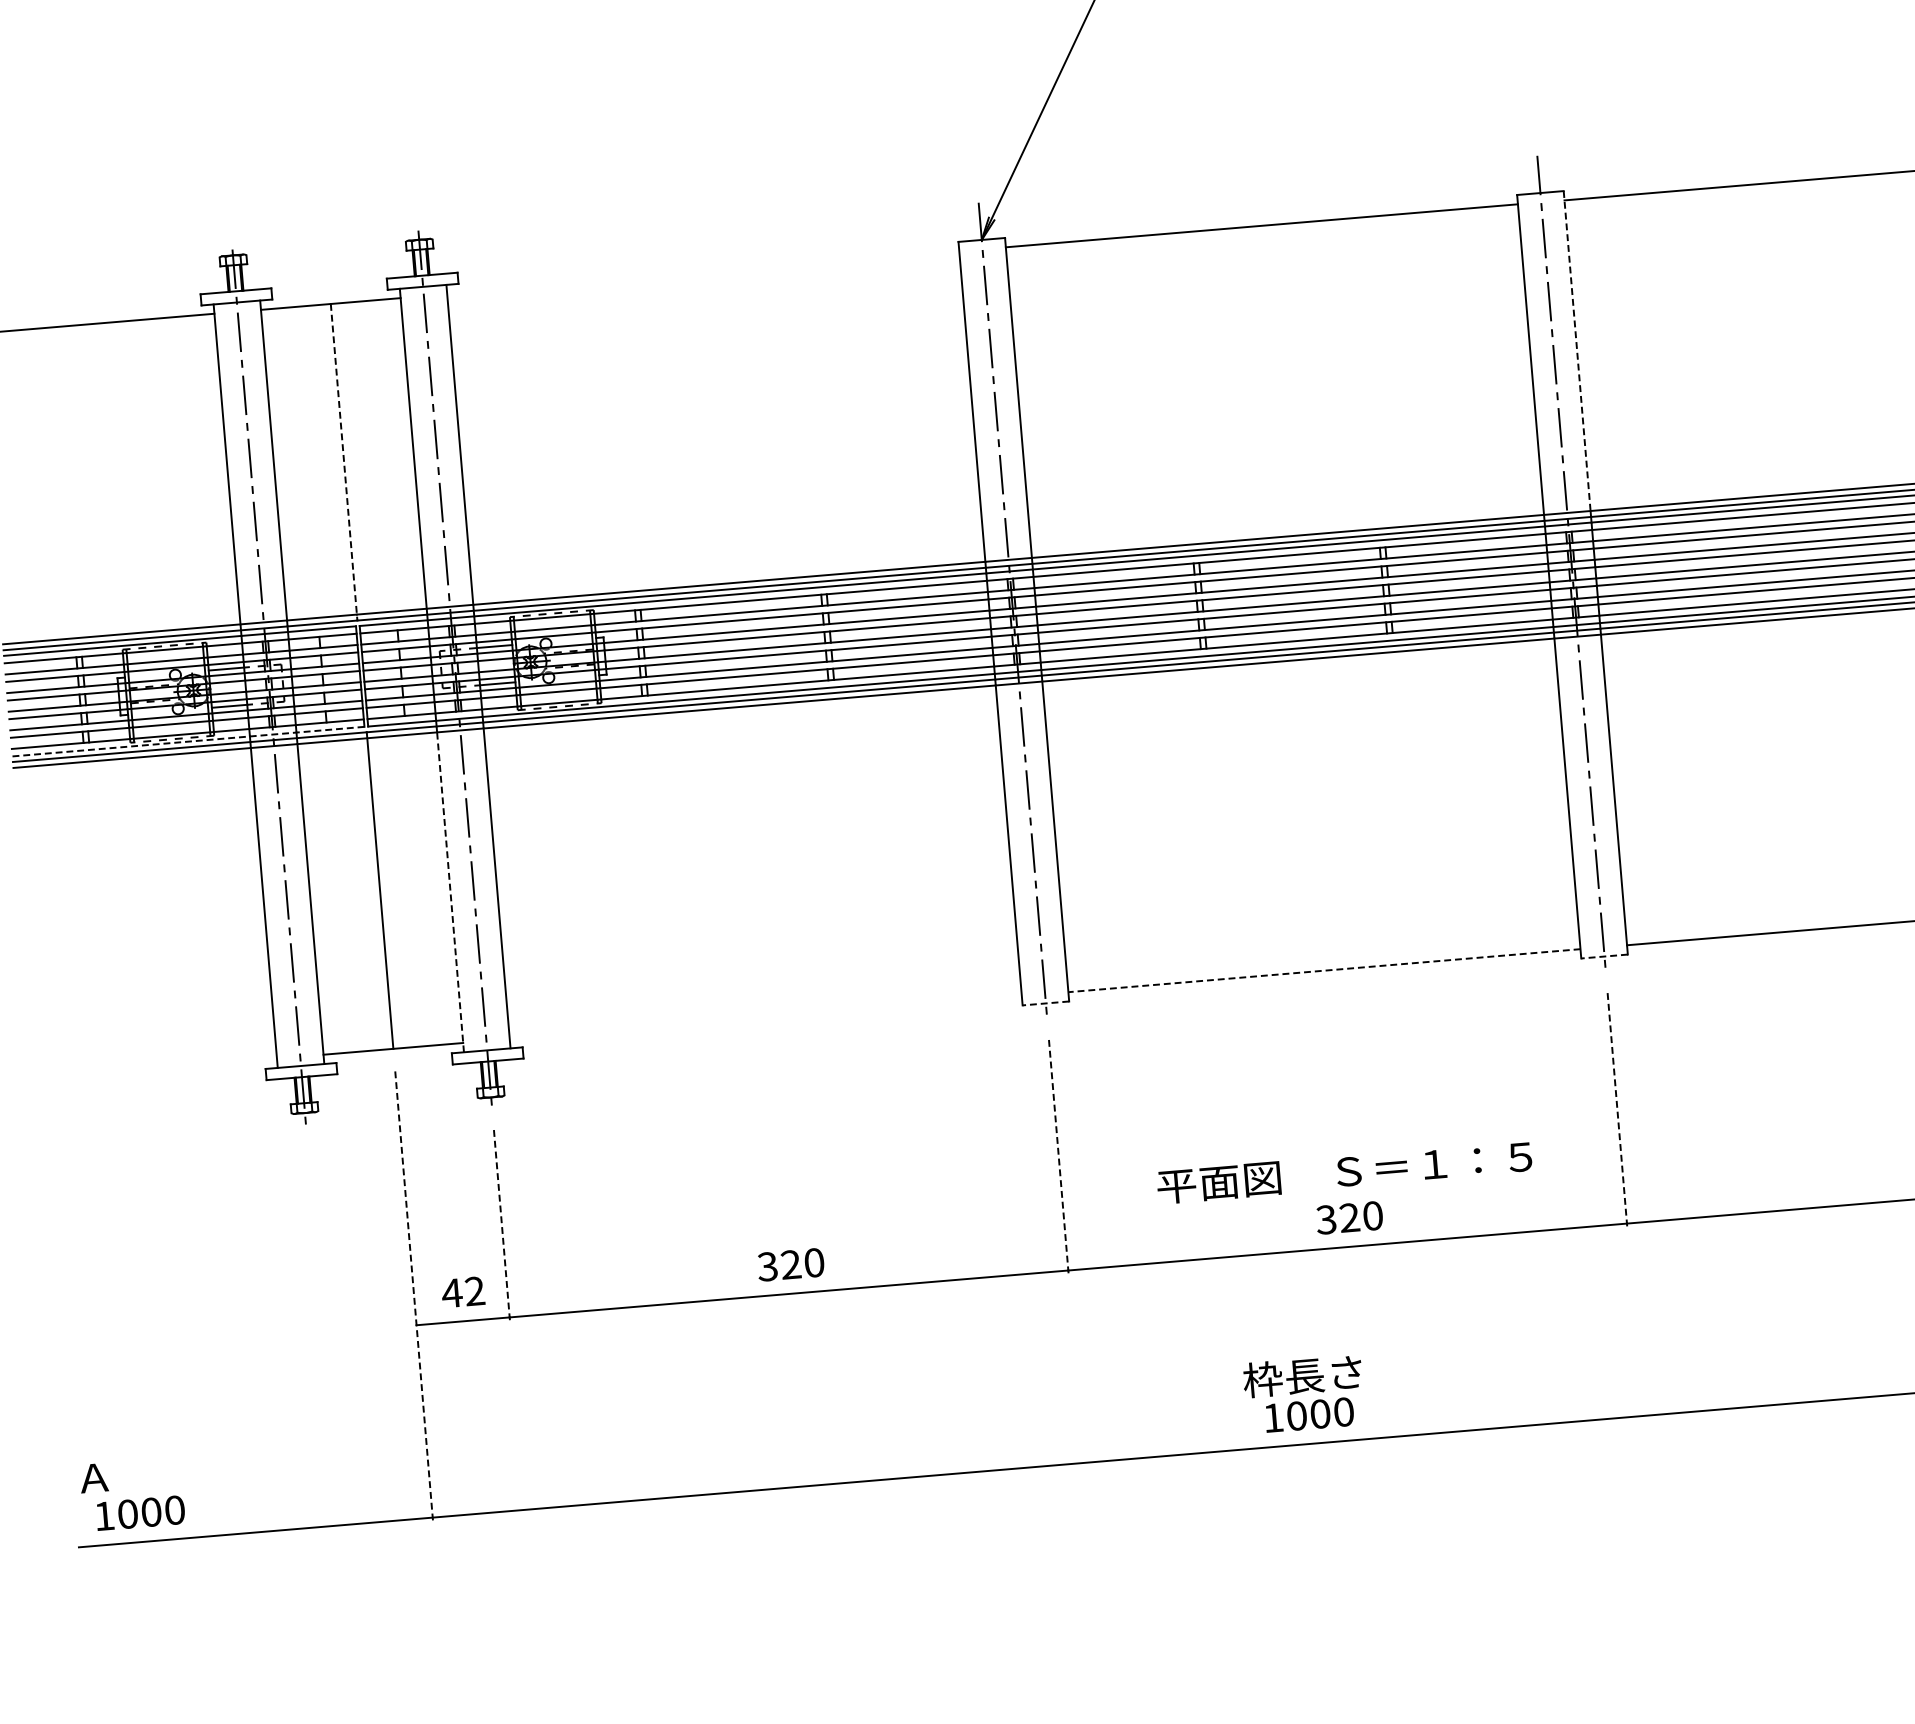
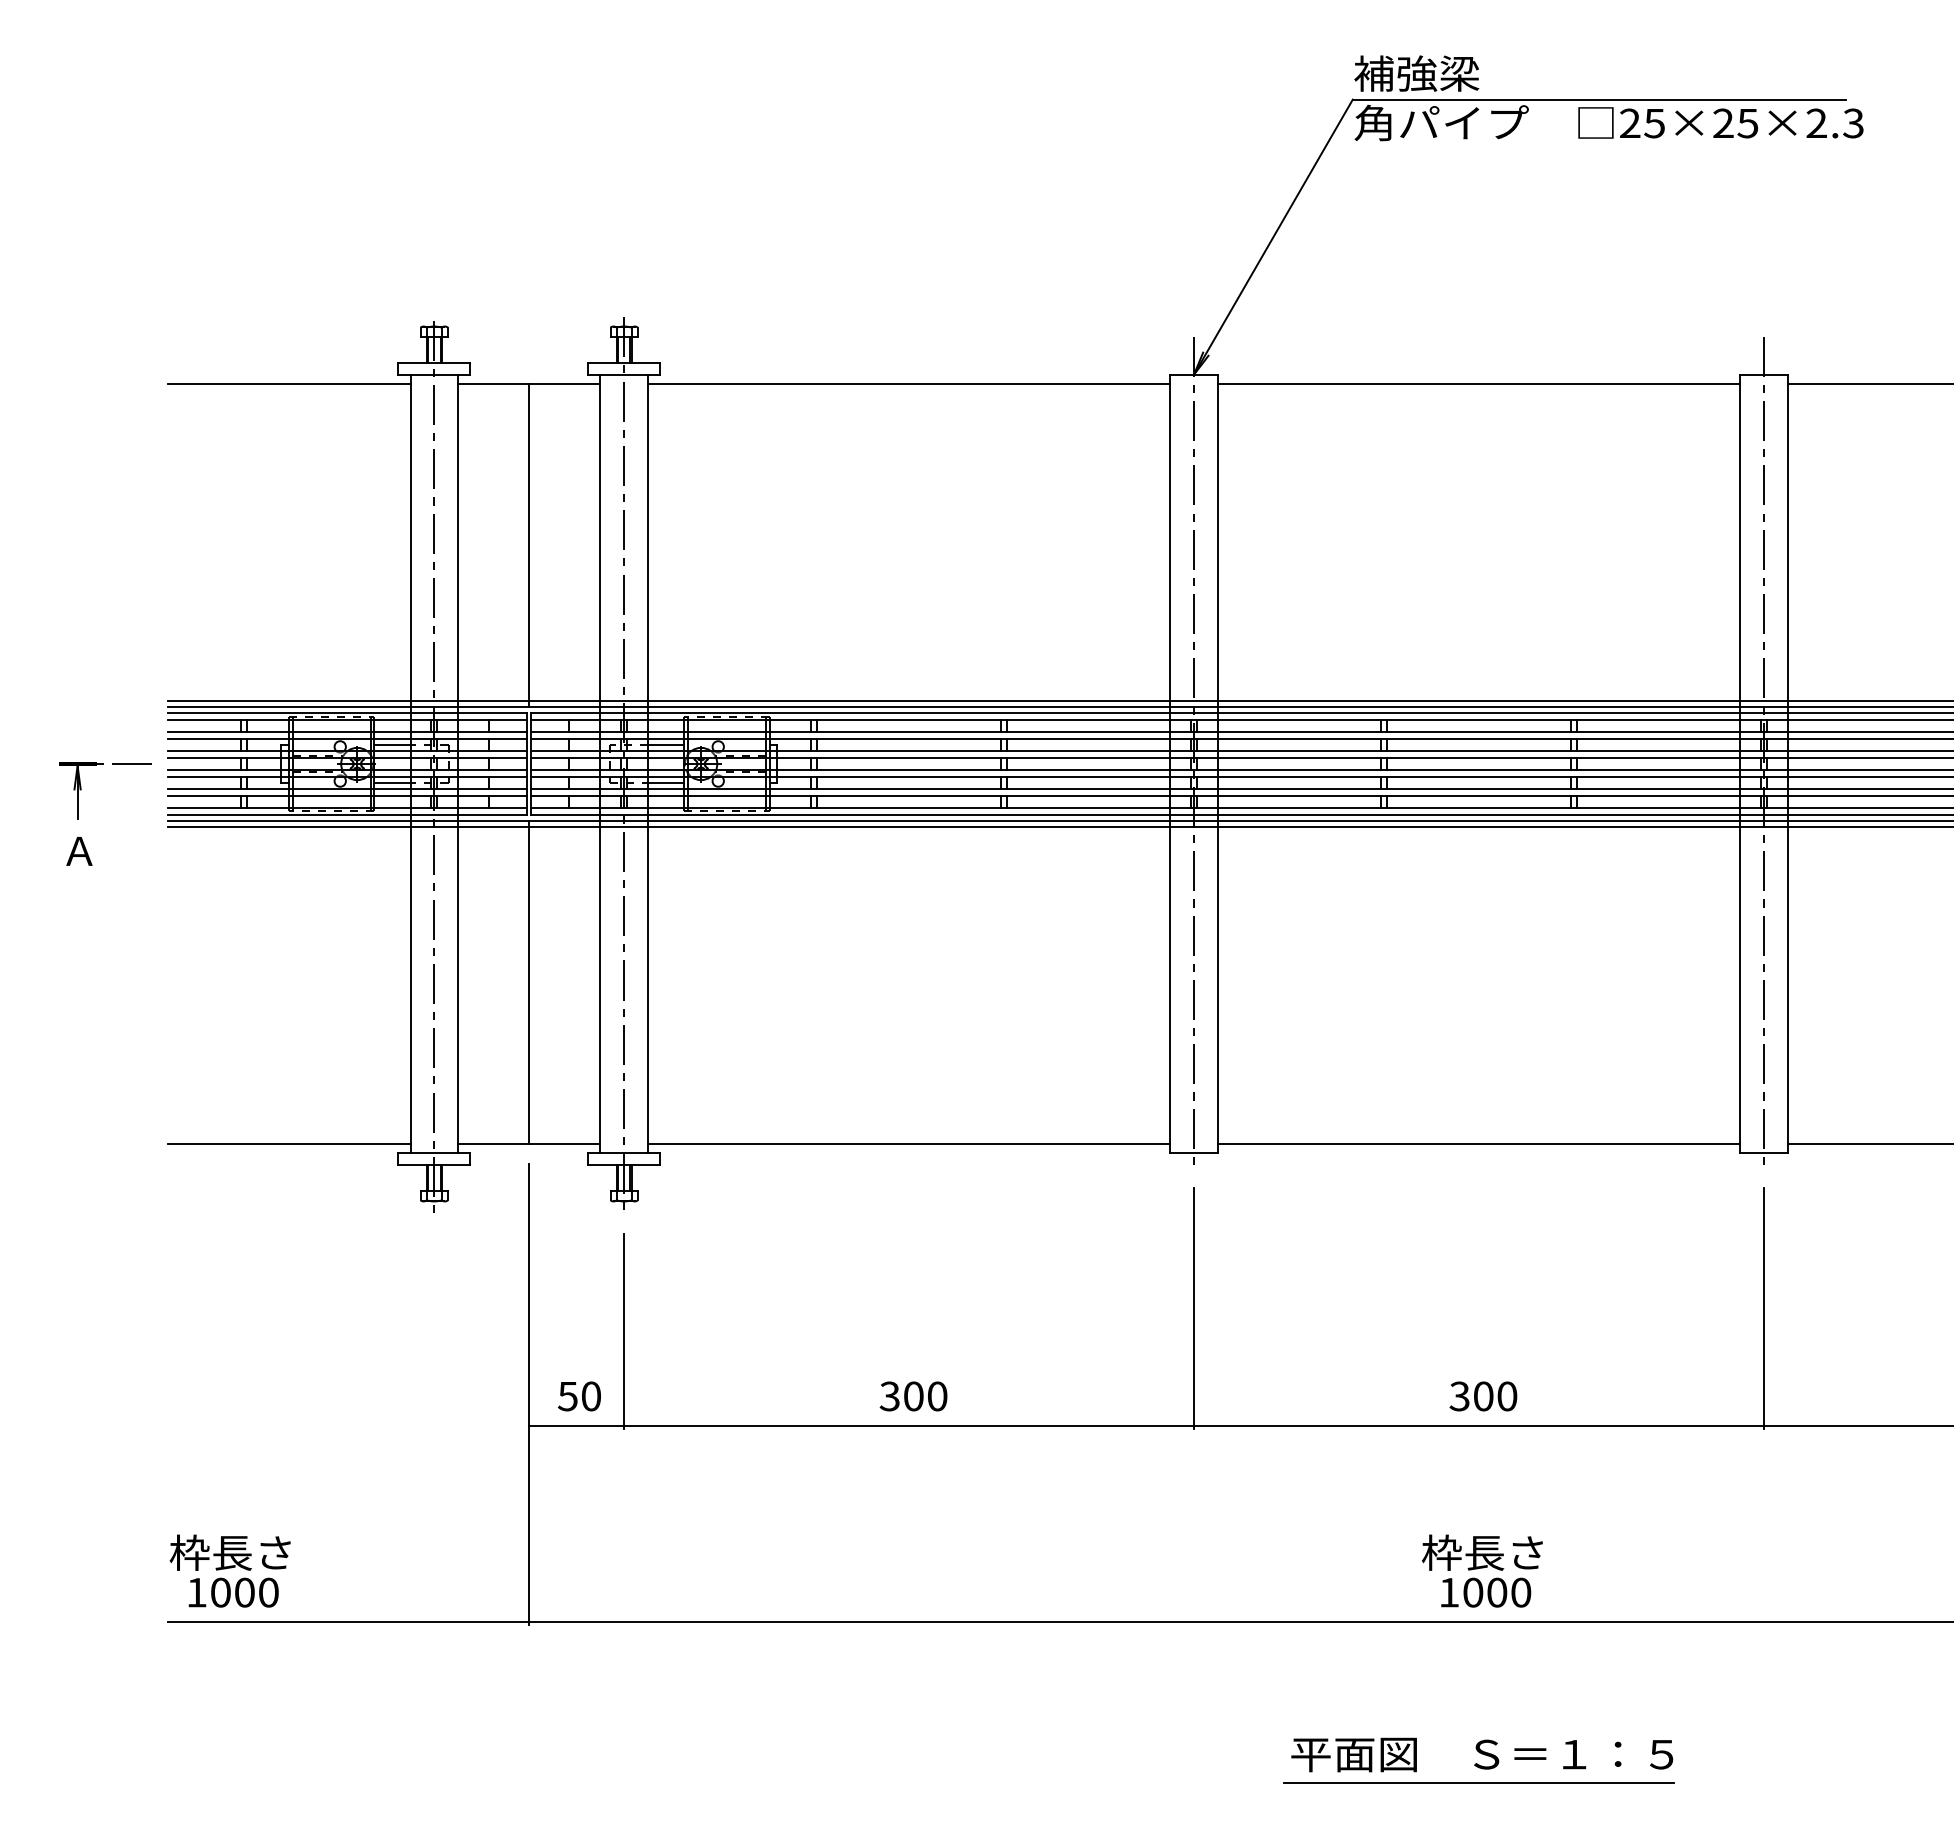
line: (702, 273) -> (908, 384), added
line: (1577, 351) -> (1787, 538), dashed -> solid
line: (344, 463) -> (529, 546), dashed -> solid
line: (188, 741) -> (347, 815), dashed -> solid
line: (450, 891) -> (600, 989), dashed -> solid
line: (1604, 956) -> (1763, 1153), dashed -> solid
line: (1323, 970) -> (1478, 1143), dashed -> solid
line: (1046, 1003) -> (1194, 1153), dashed -> solid
line: (765, 1017) -> (908, 1143), added
line: (158, 1068) -> (289, 1143), added
line: (1616, 1107) -> (1763, 1307), dashed -> solid
line: (1059, 1154) -> (1194, 1307), dashed -> solid
text: (1344, 1171) -> (1482, 1754), moved
text: (1349, 1217) -> (1483, 1396), 320 -> 300
line: (502, 1224) -> (624, 1331), dashed -> solid
text: (790, 1264) -> (913, 1396), 320 -> 300
text: (462, 1292) -> (578, 1396), 42 -> 50
line: (414, 1294) -> (529, 1394), dashed -> solid
text: (1304, 1393) -> (1482, 1570), moved
text: (133, 1474) -> (229, 1552), Ａ -> 枠長さ
line: (1376, 1596) -> (1478, 1782), added

